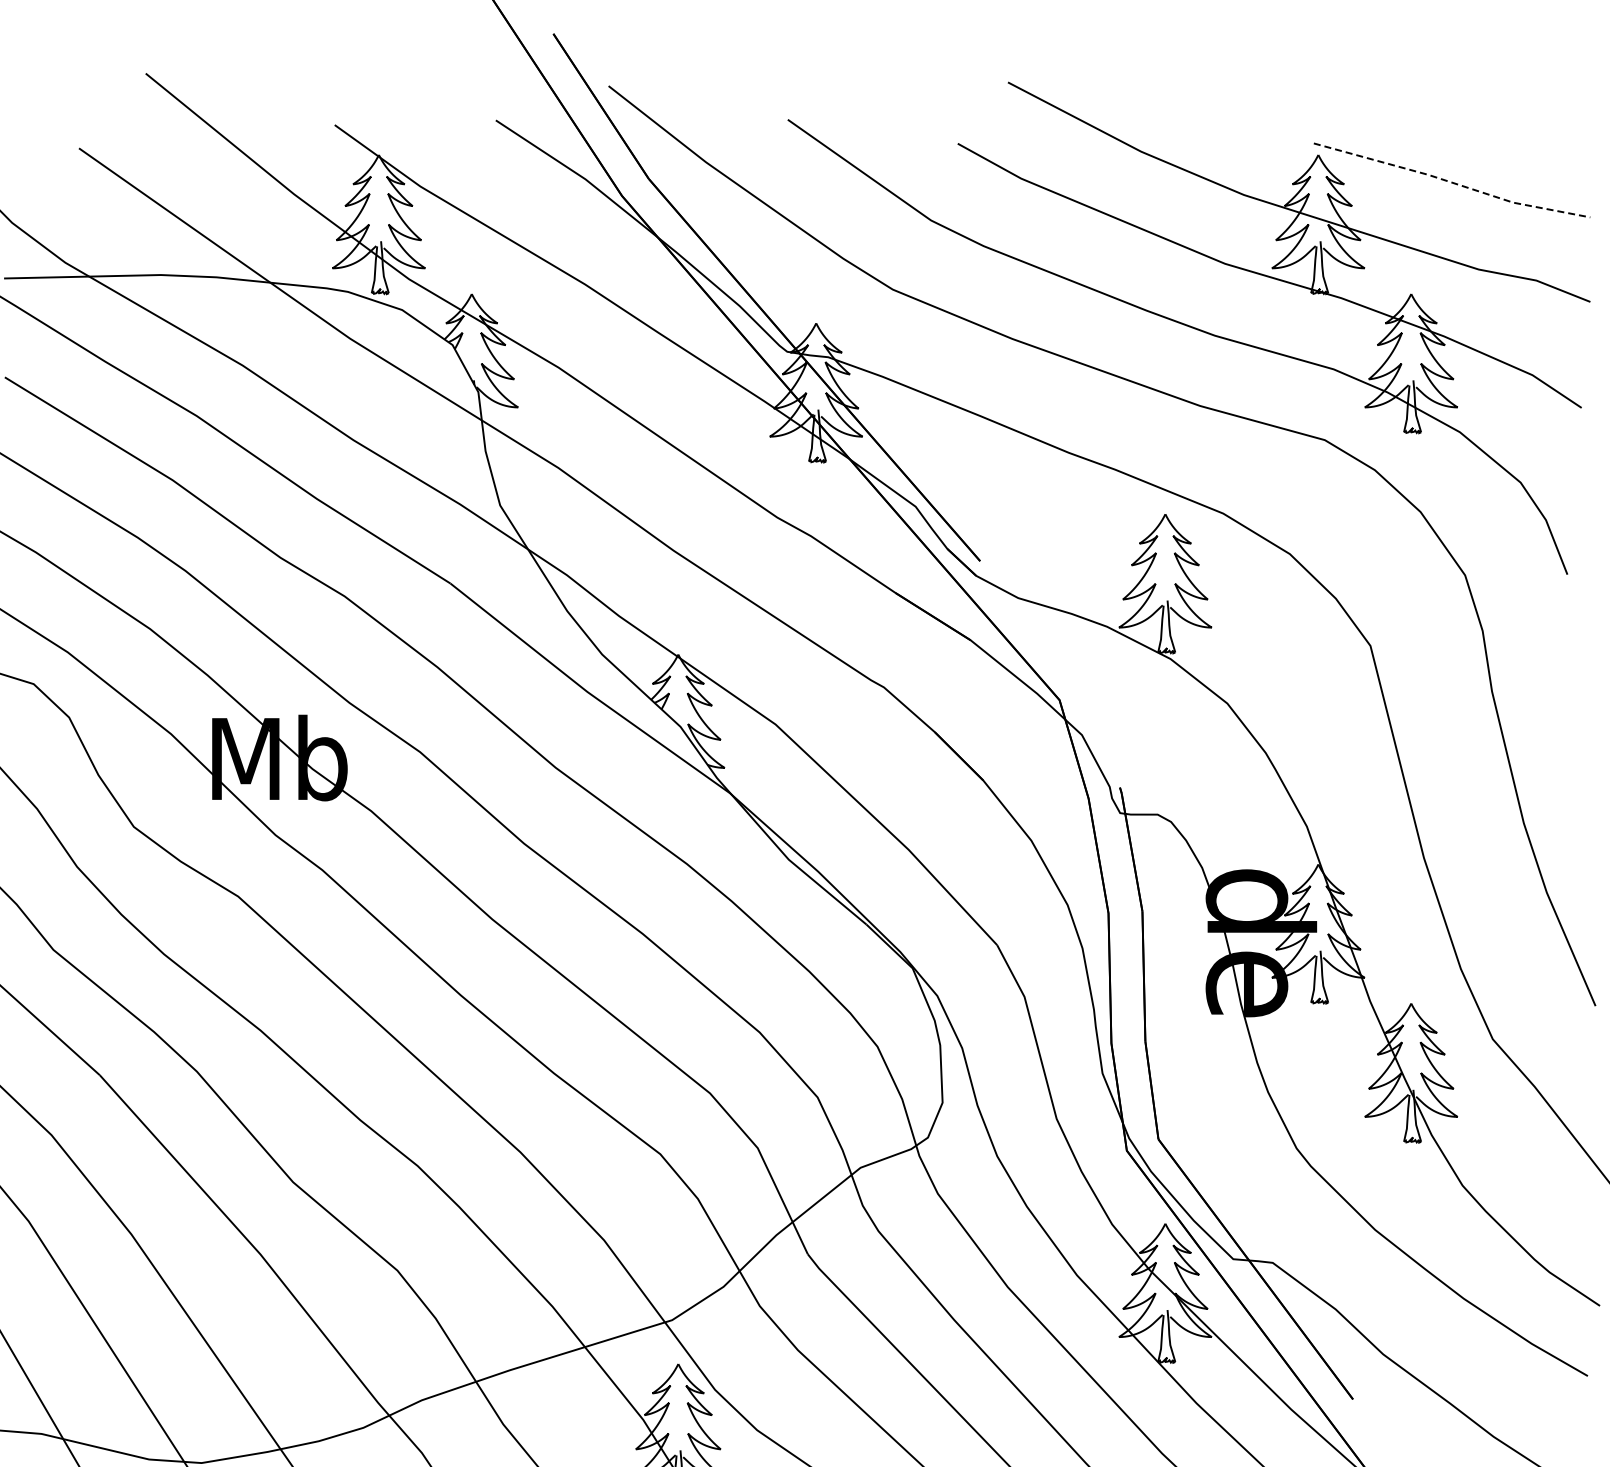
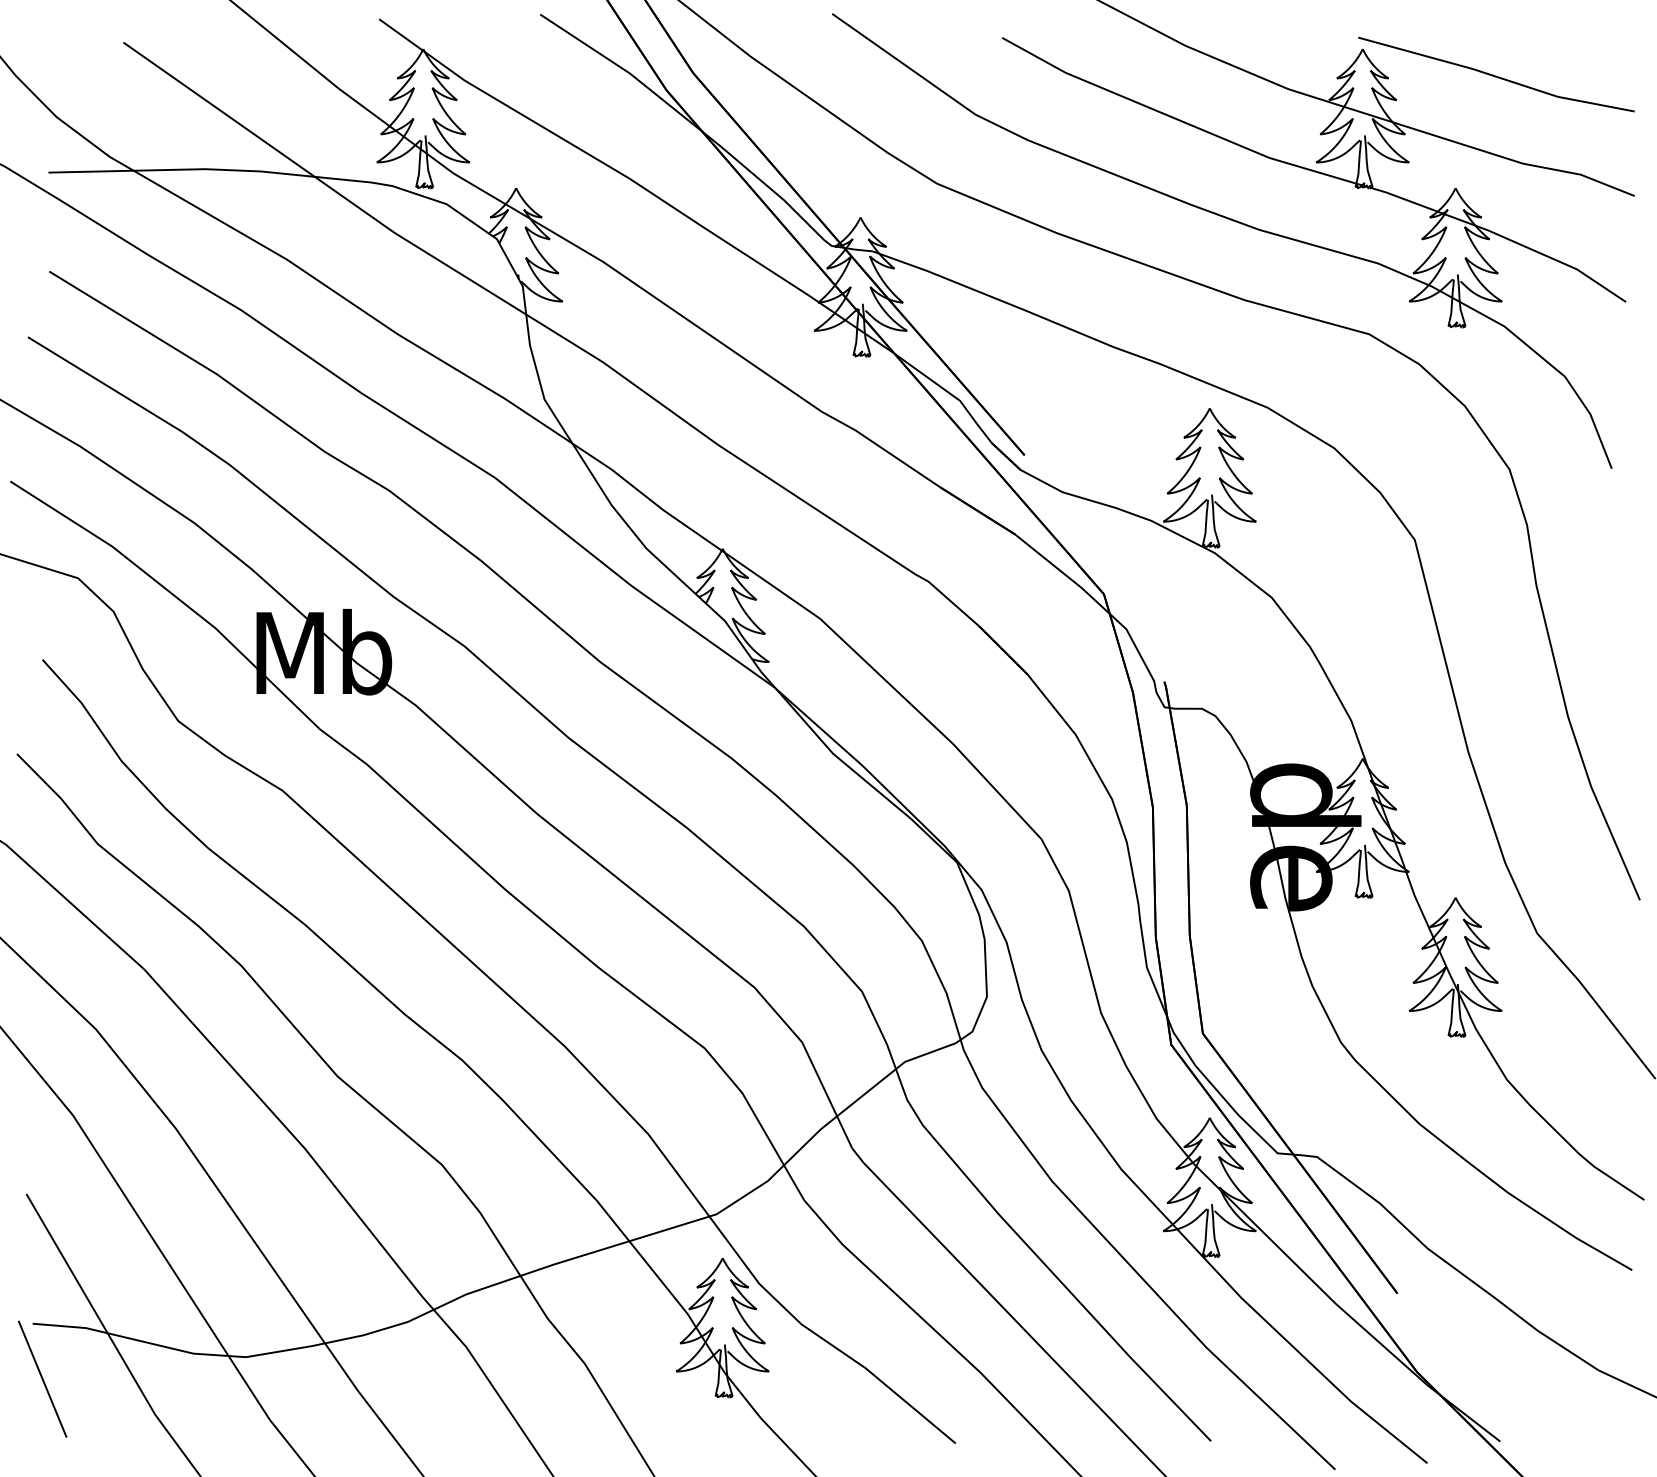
line: (1452, 182) -> (1496, 76), dashed -> solid

